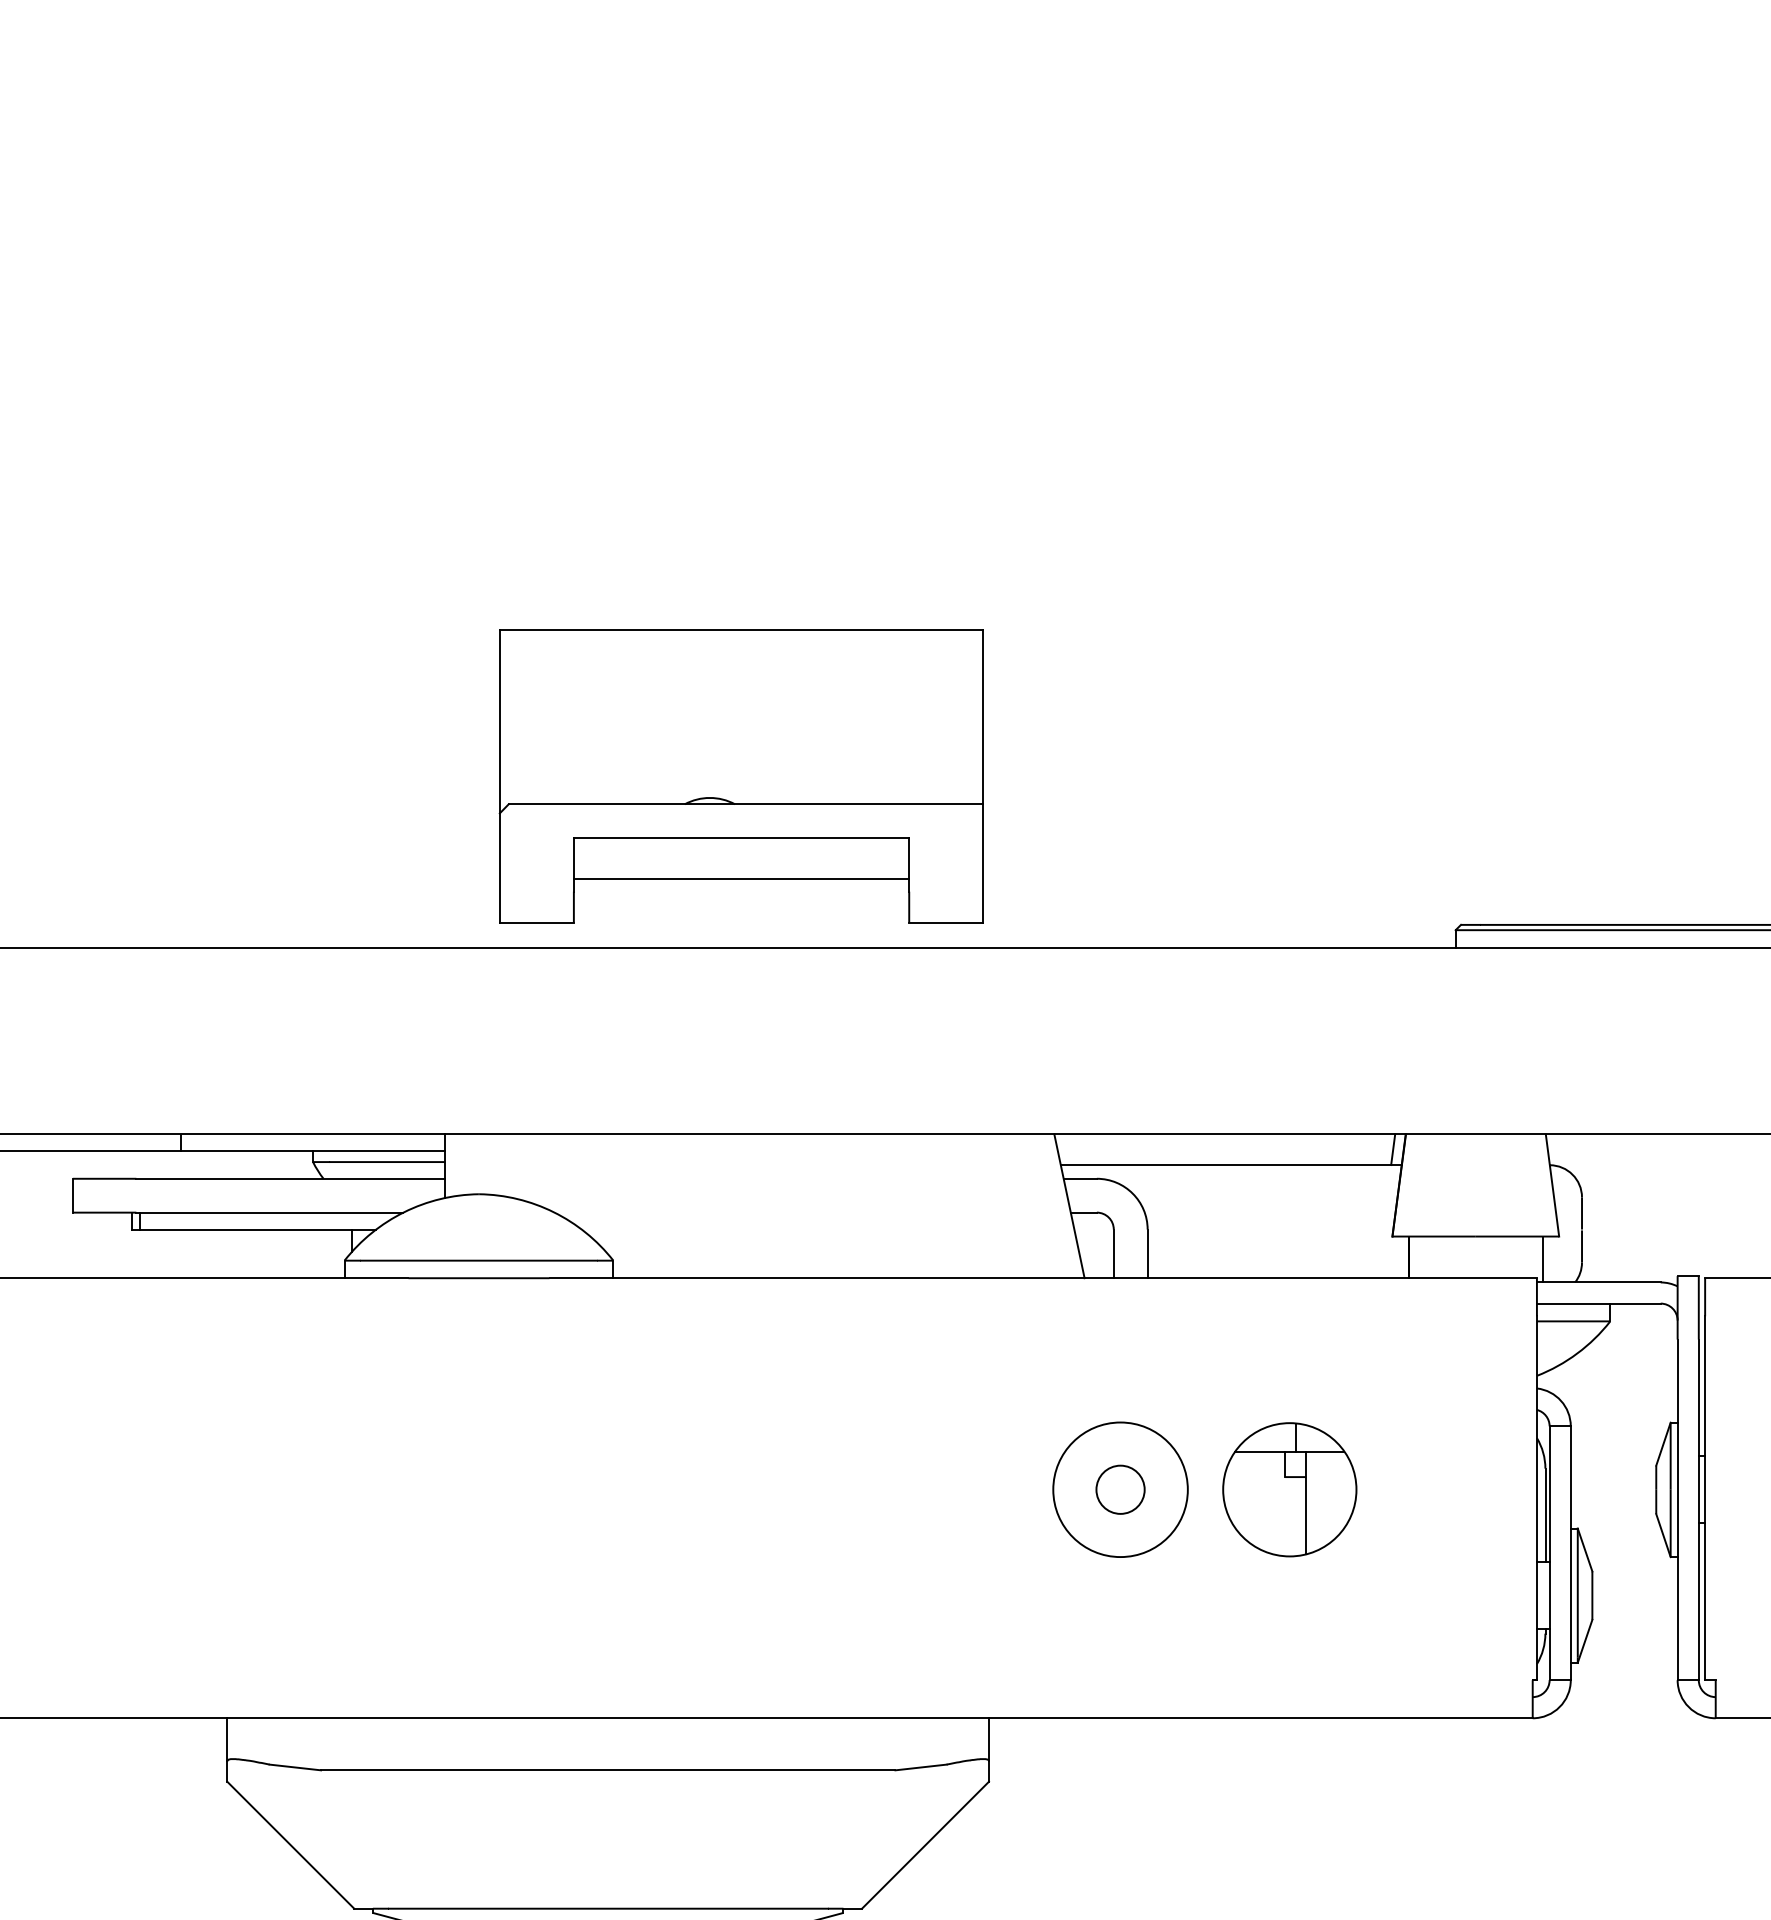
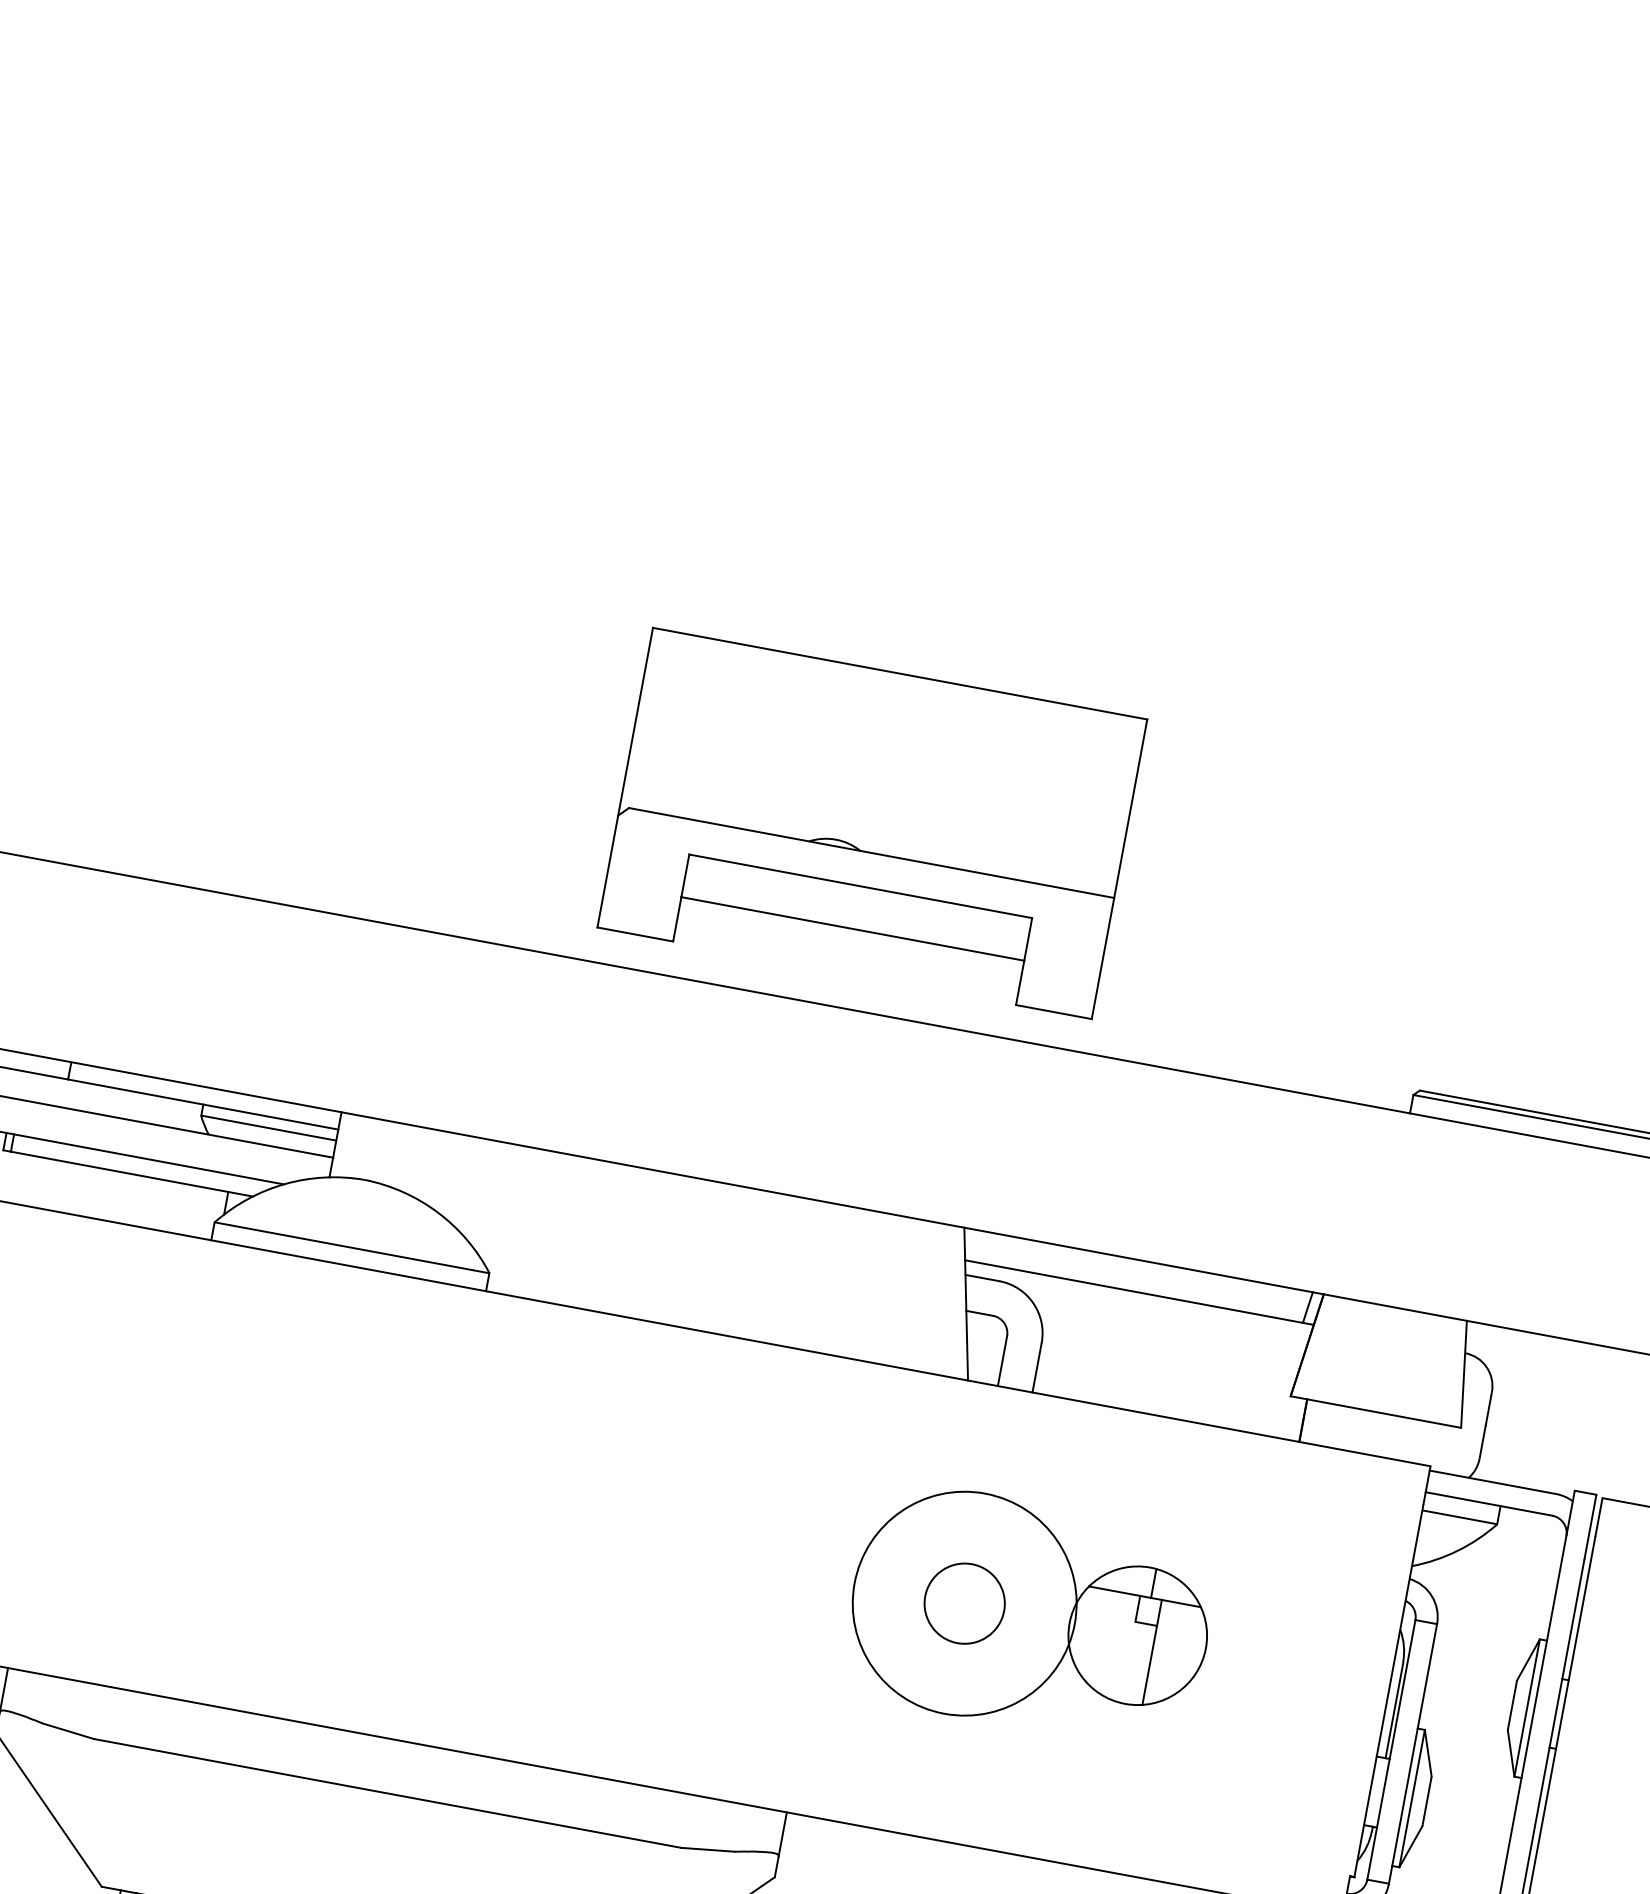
part: (740, 776) -> (871, 823), moved
line: (1543, 1259) -> (1440, 1448), removed
circle: (1120, 1489) -> (964, 1603), size x1.6
circle: (1120, 1489) -> (964, 1603), size x1.6

